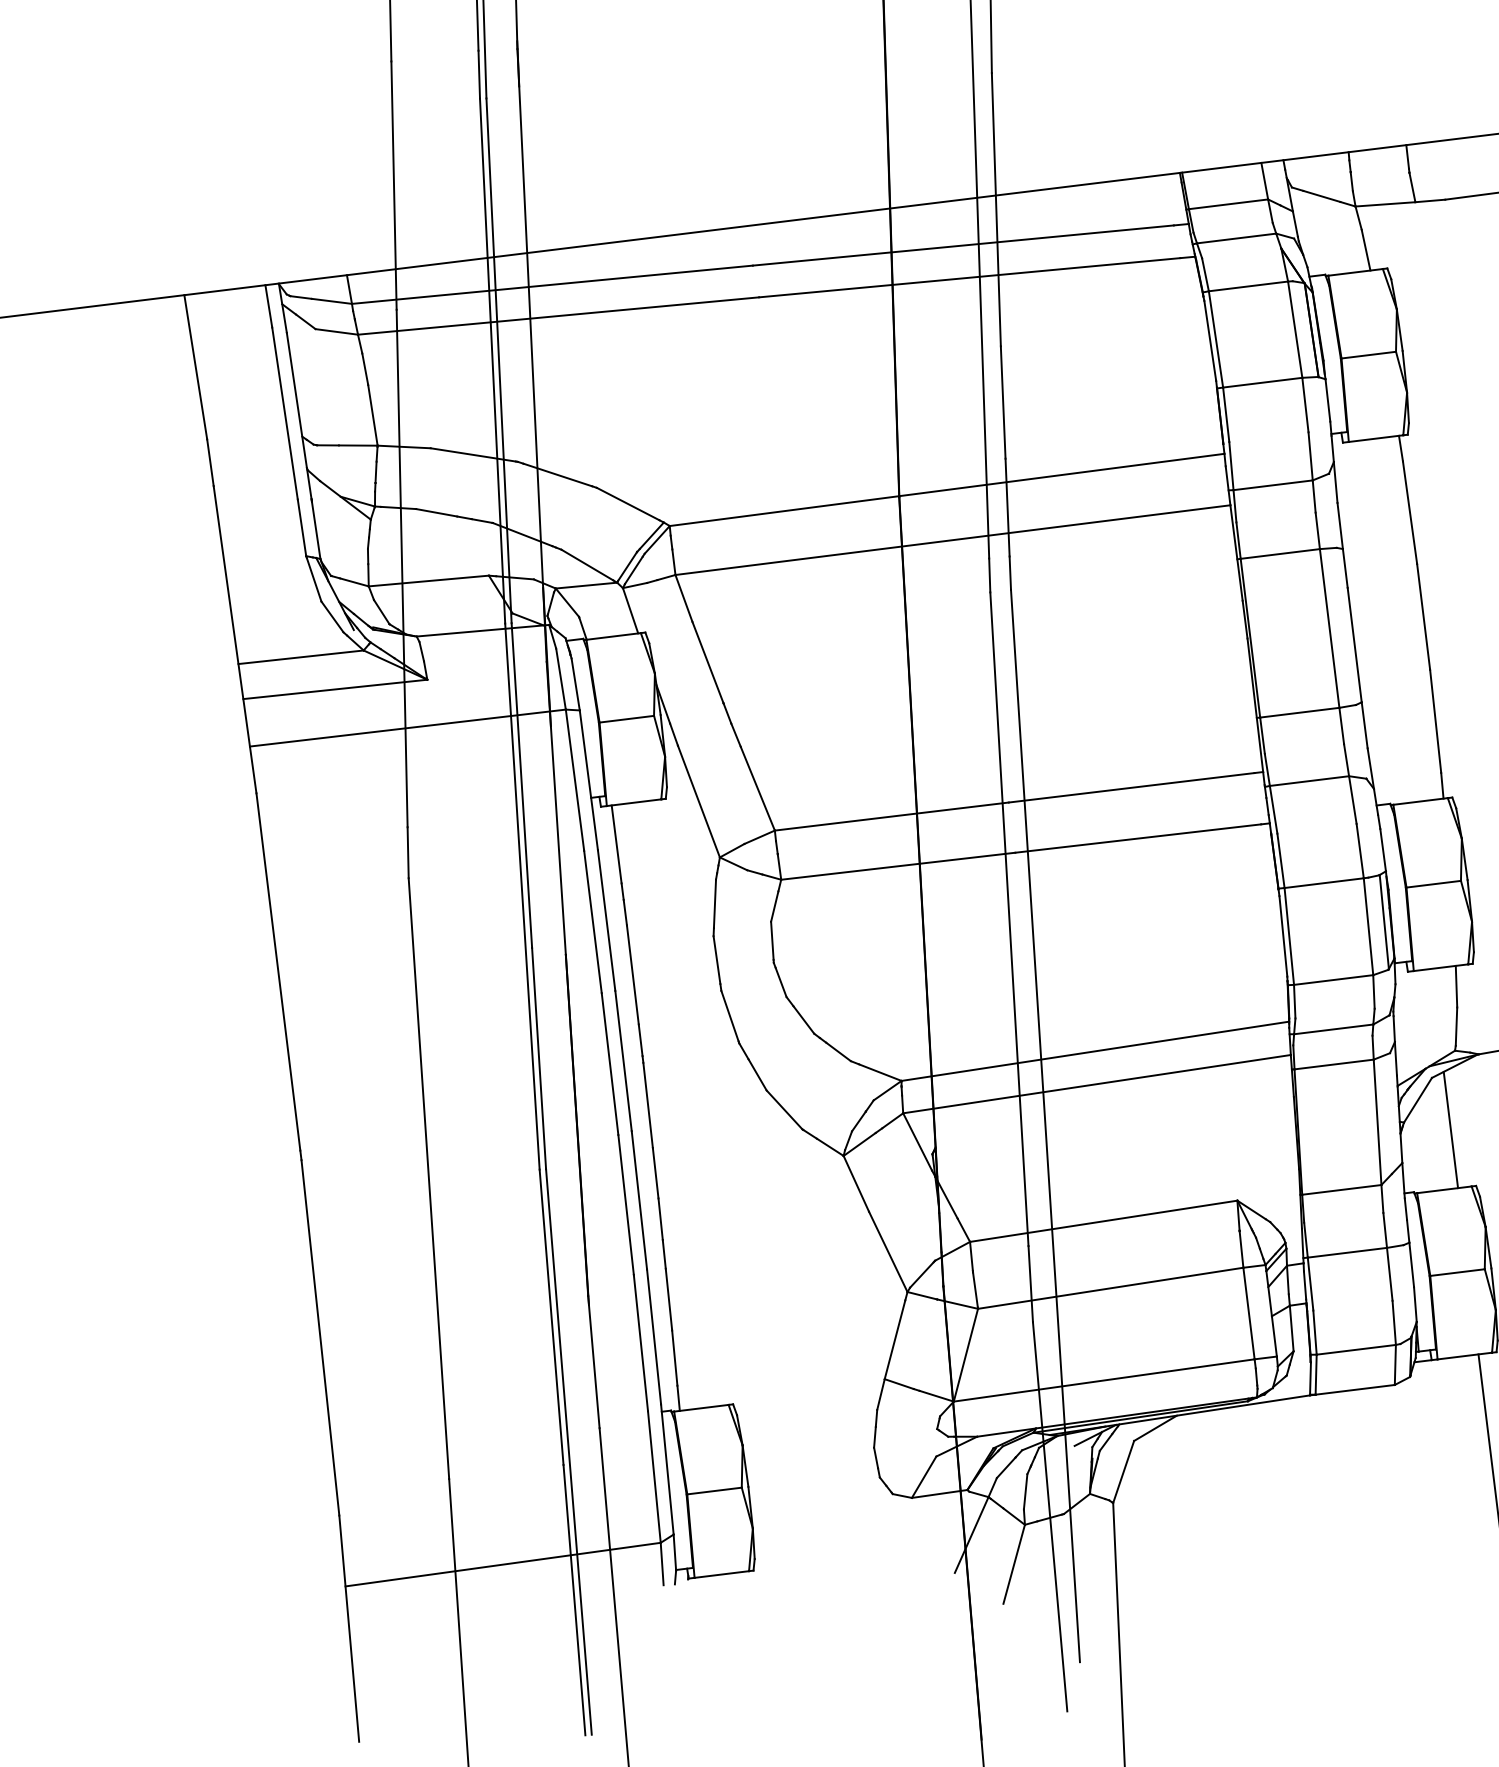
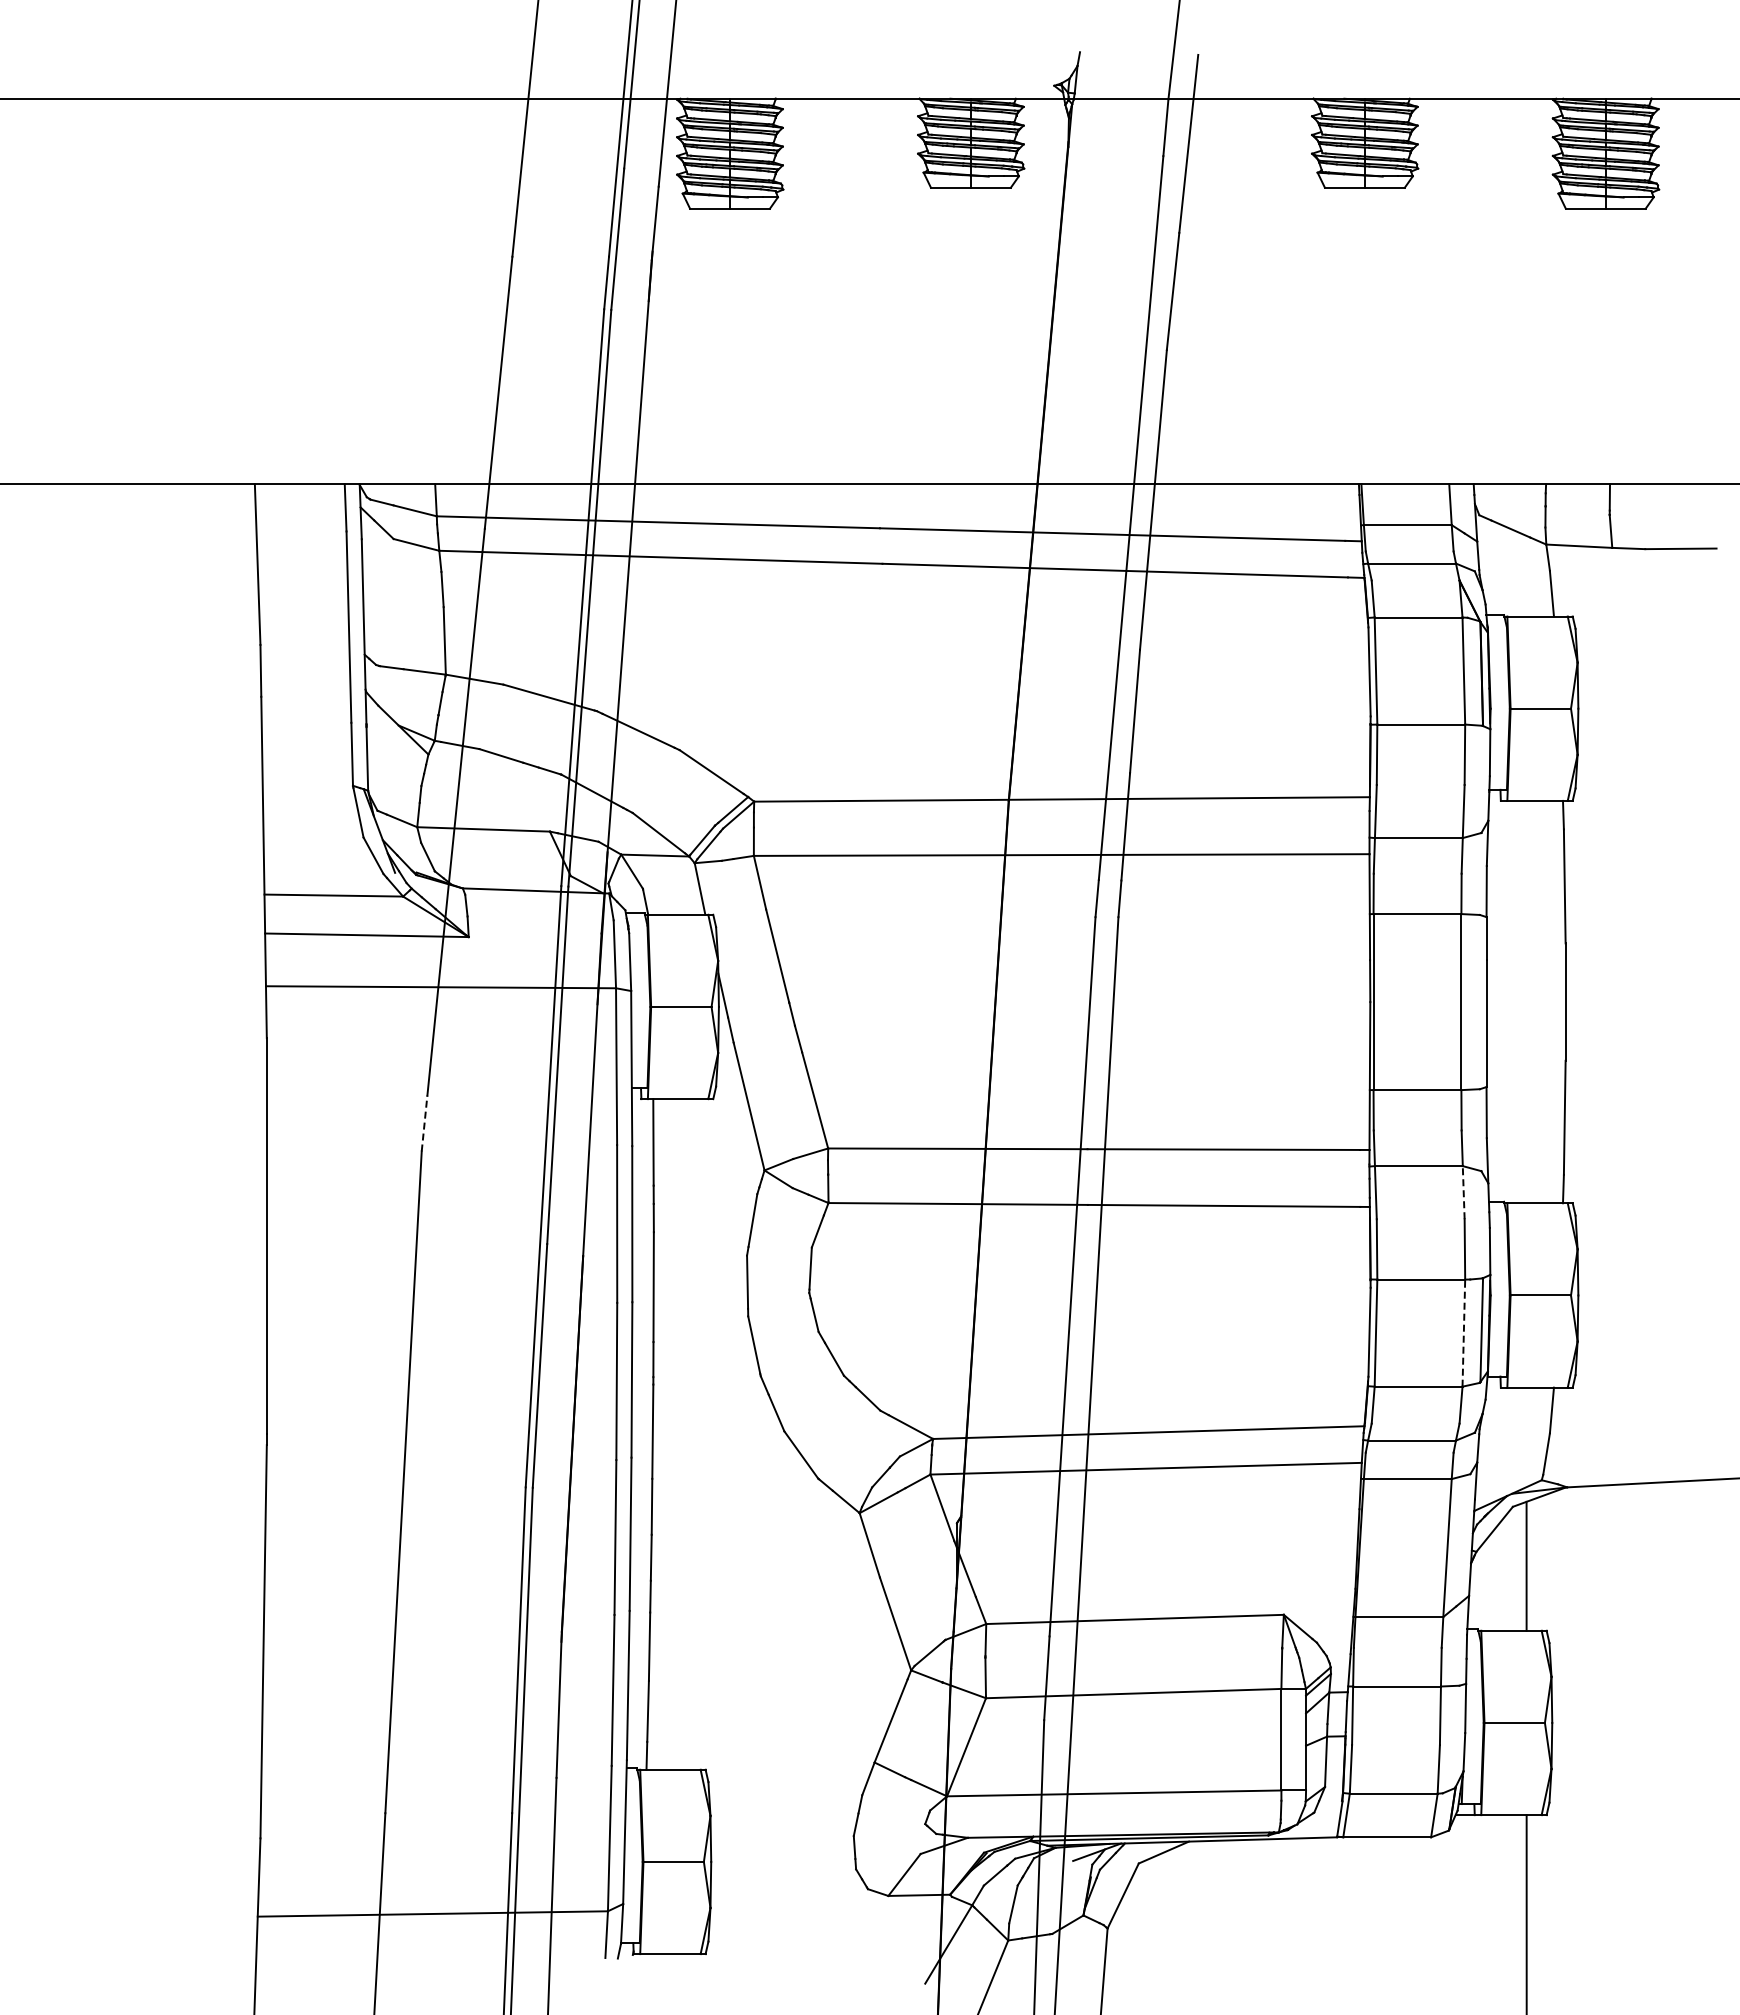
line: (1352, 799) -> (1463, 1192), solid -> dashed
line: (408, 852) -> (424, 1123), solid -> dashed
line: (1368, 927) -> (1463, 1333), solid -> dashed

